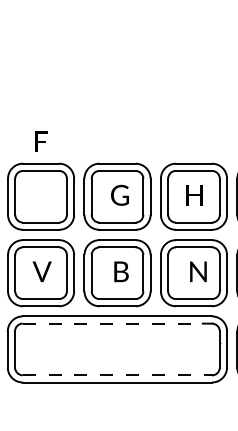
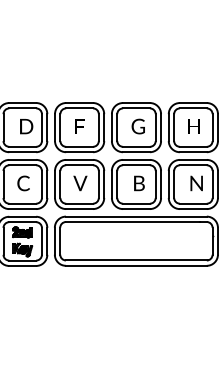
text: (40, 141) -> (79, 126), moved
line: (112, 324) -> (132, 222), dashed -> solid
line: (117, 375) -> (136, 260), dashed -> solid

